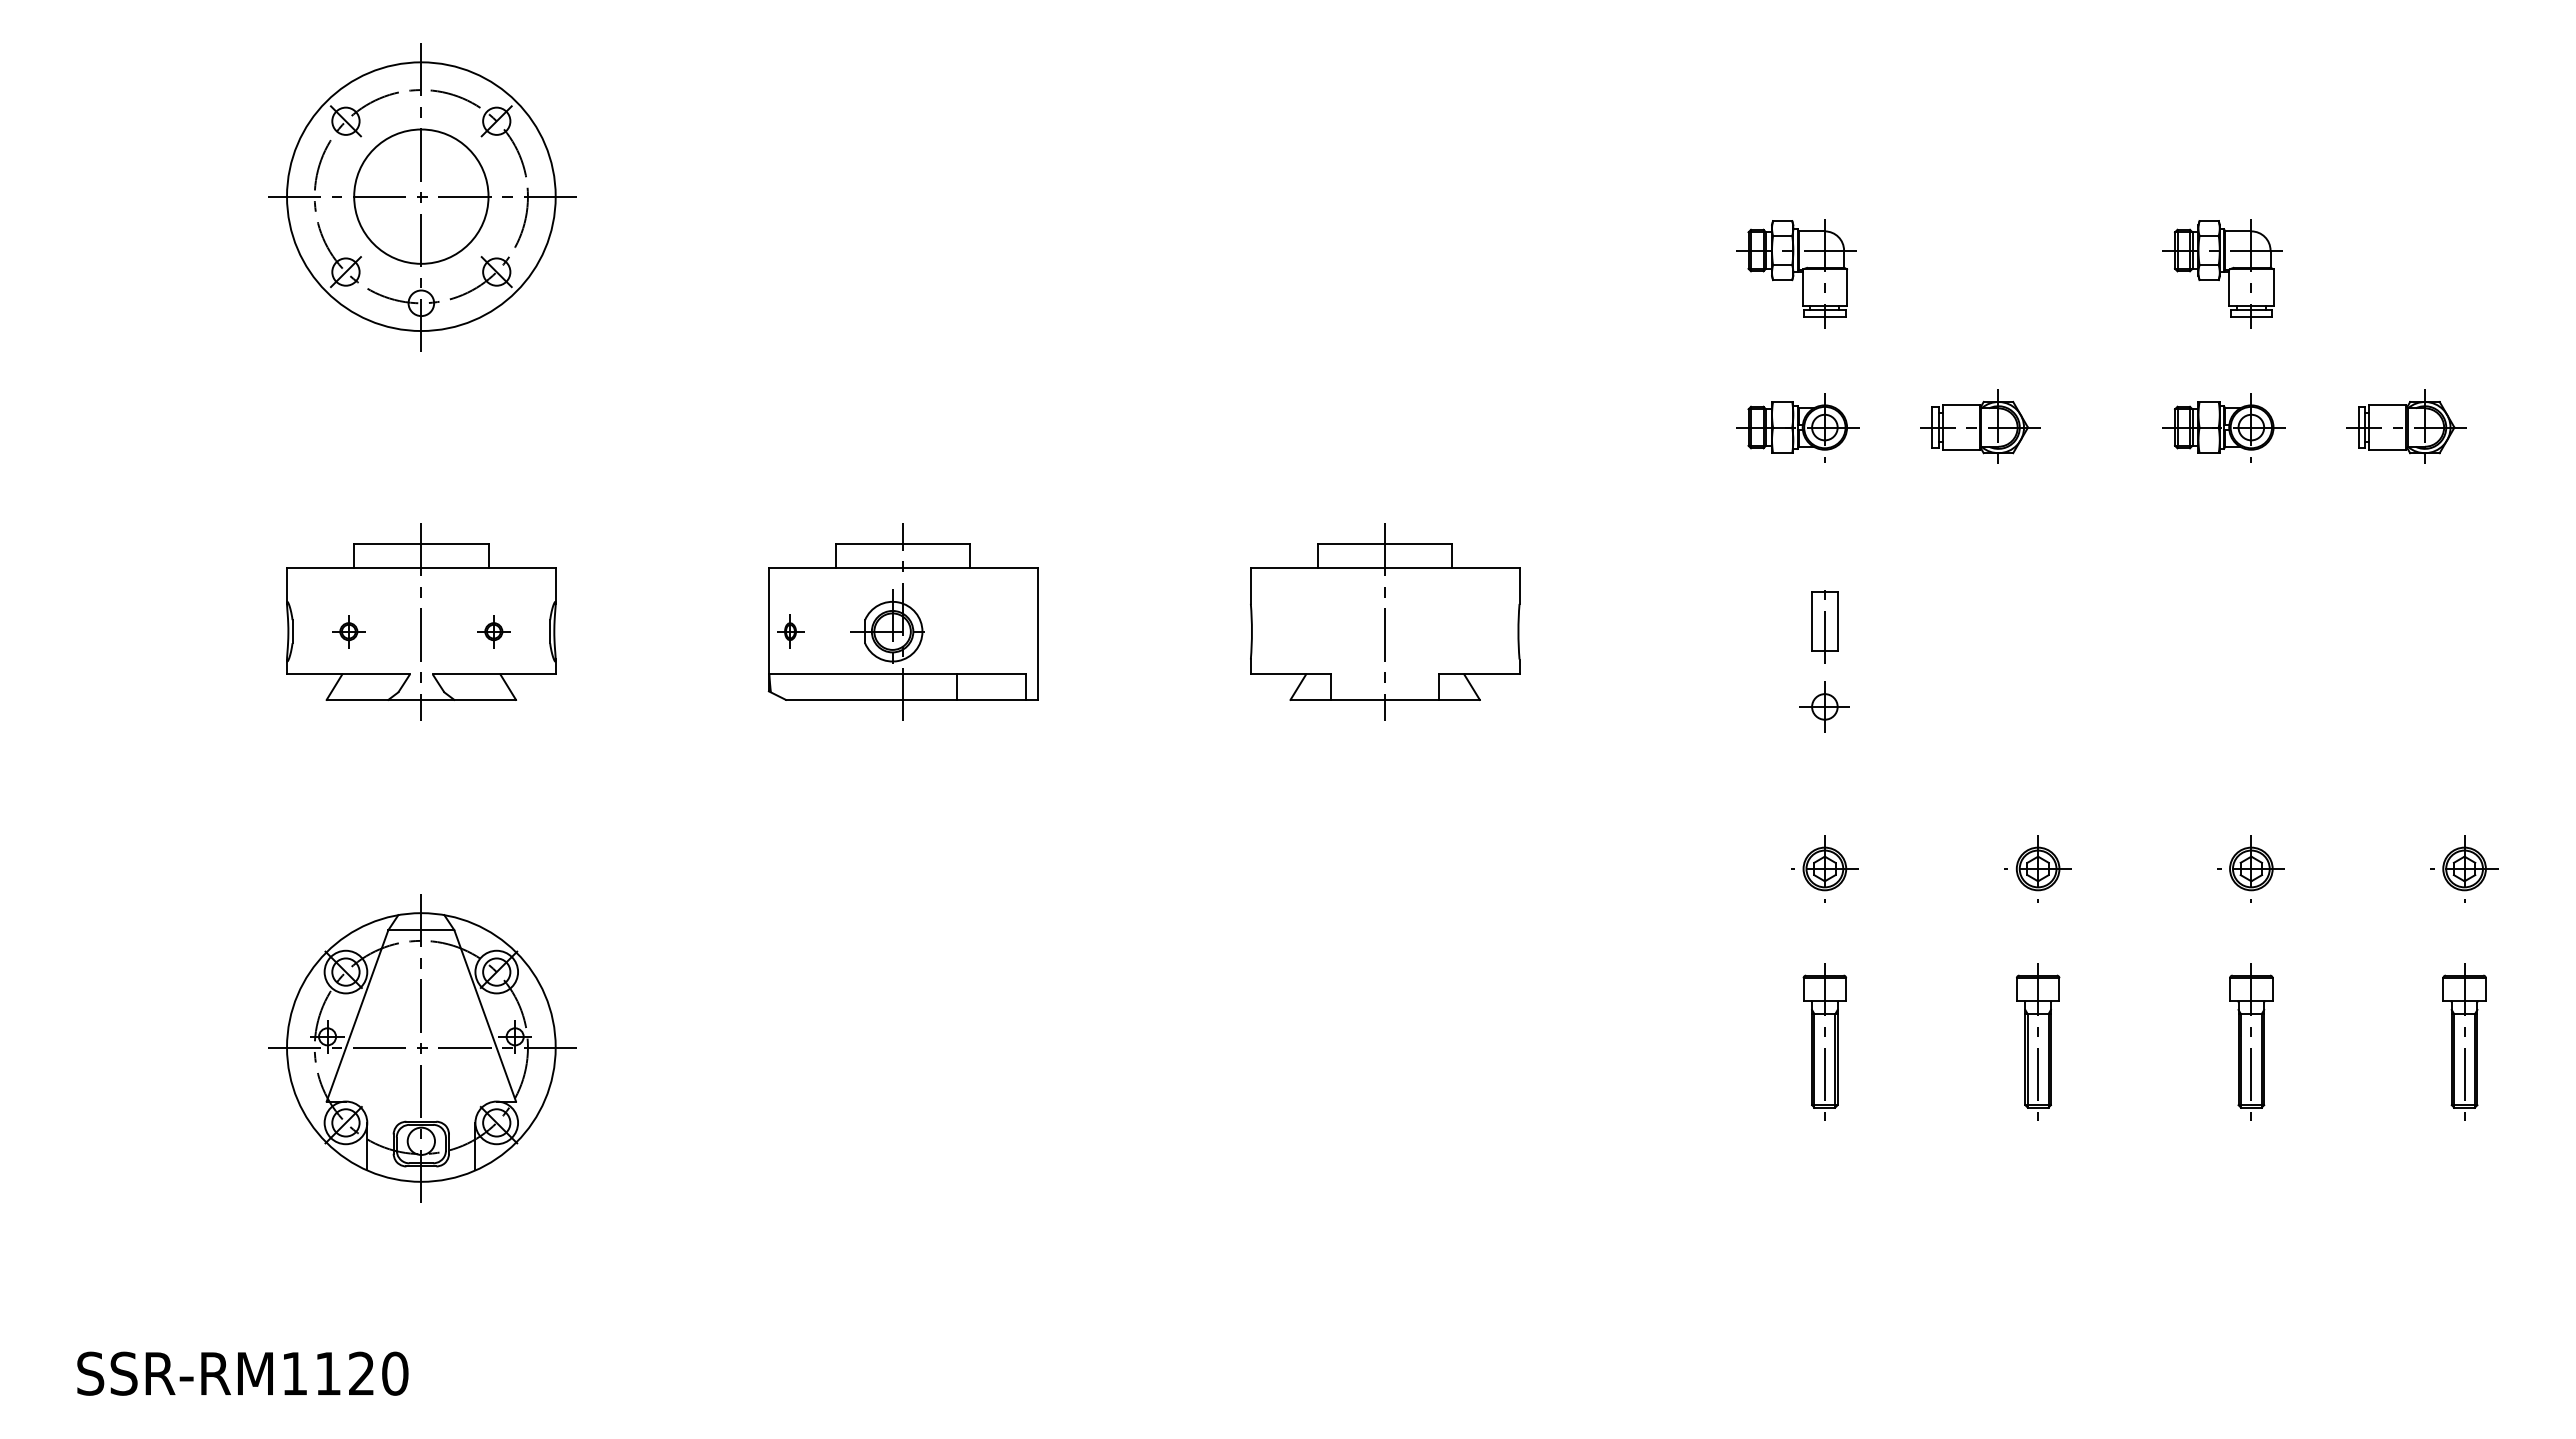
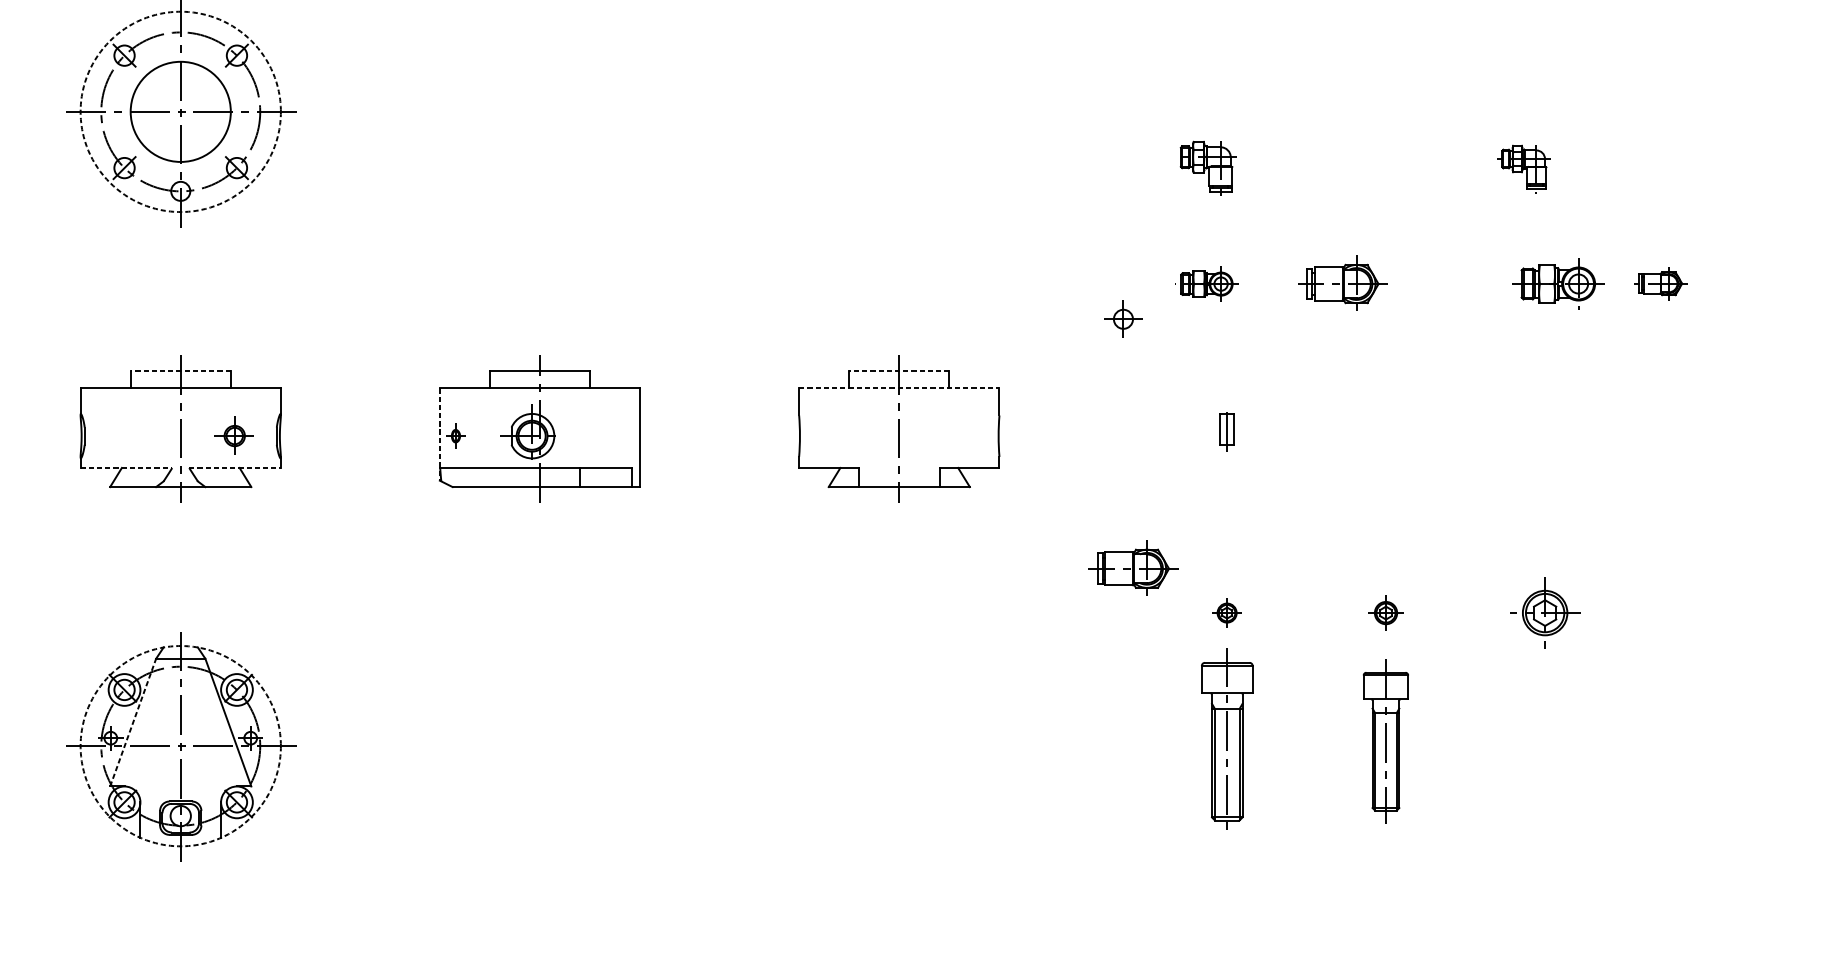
circle: (421, 196) -> (180, 111), solid -> dashed
part: (1796, 273) -> (1205, 169), size x0.7
part: (2222, 273) -> (1523, 169), size x0.6
part: (2406, 426) -> (1660, 283), size x0.6
part: (1797, 427) -> (1206, 283), size x0.7
part: (2223, 427) -> (1557, 283), moved
line: (420, 544) -> (180, 371), solid -> dashed
line: (1384, 544) -> (898, 371), solid -> dashed
line: (1385, 567) -> (899, 388), solid -> dashed
part: (1824, 626) -> (1226, 432), size x0.7
line: (768, 629) -> (439, 434), solid -> dashed
part: (348, 631) -> (126, 436), removed
part: (493, 631) -> (234, 436), size x1.6
line: (349, 674) -> (127, 468), solid -> dashed
line: (494, 674) -> (235, 468), solid -> dashed
part: (1824, 706) -> (1123, 319), moved
part: (1699, 808) -> (1133, 568), added
part: (1824, 868) -> (1226, 612), size x0.6
part: (2037, 868) -> (1385, 612), size x0.7
part: (2250, 868) -> (1544, 612), size x1.4
part: (2464, 868) -> (1703, 612), removed
line: (357, 1015) -> (133, 722), solid -> dashed
part: (1824, 1041) -> (1226, 741), size x1.6
part: (2038, 1041) -> (1386, 741), size x1.4
part: (2251, 1041) -> (1545, 741), removed
part: (2464, 1041) -> (1703, 741), removed
circle: (421, 1047) -> (180, 746), solid -> dashed

